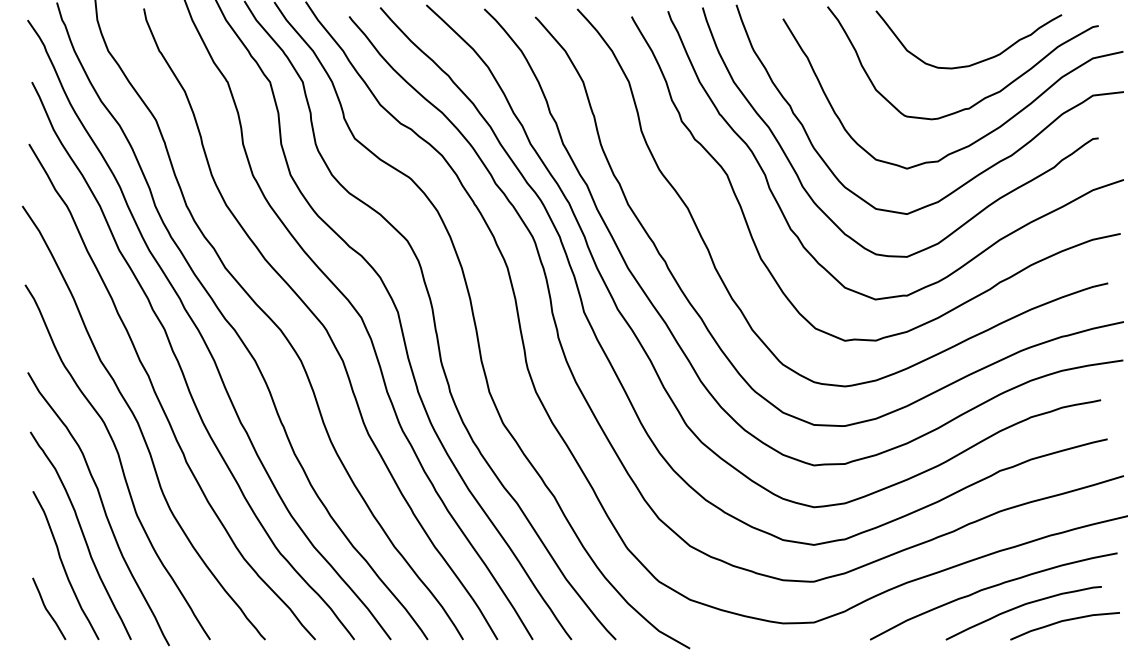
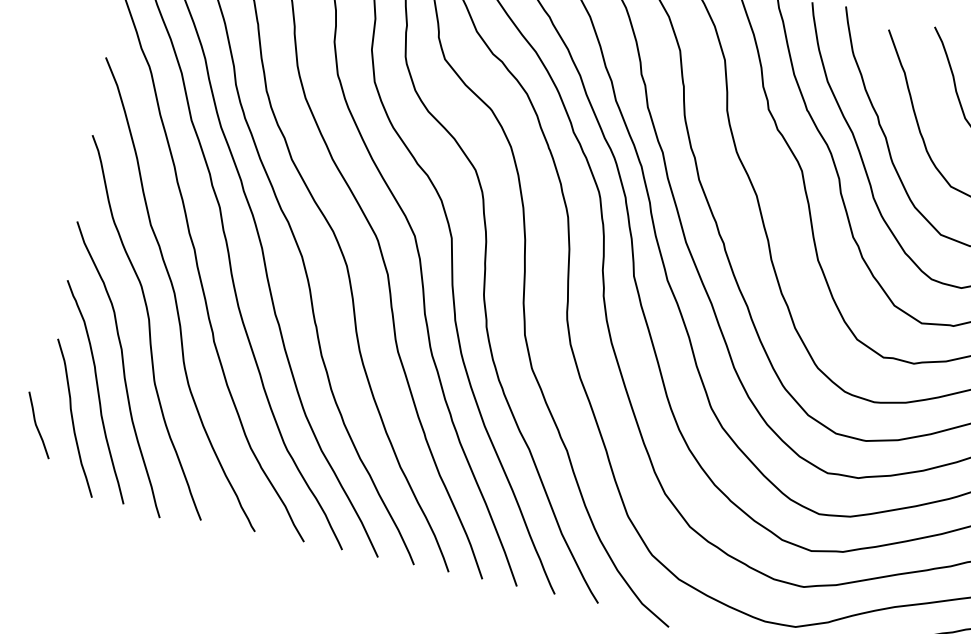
curve: (47, 609) -> (37, 425), moved

